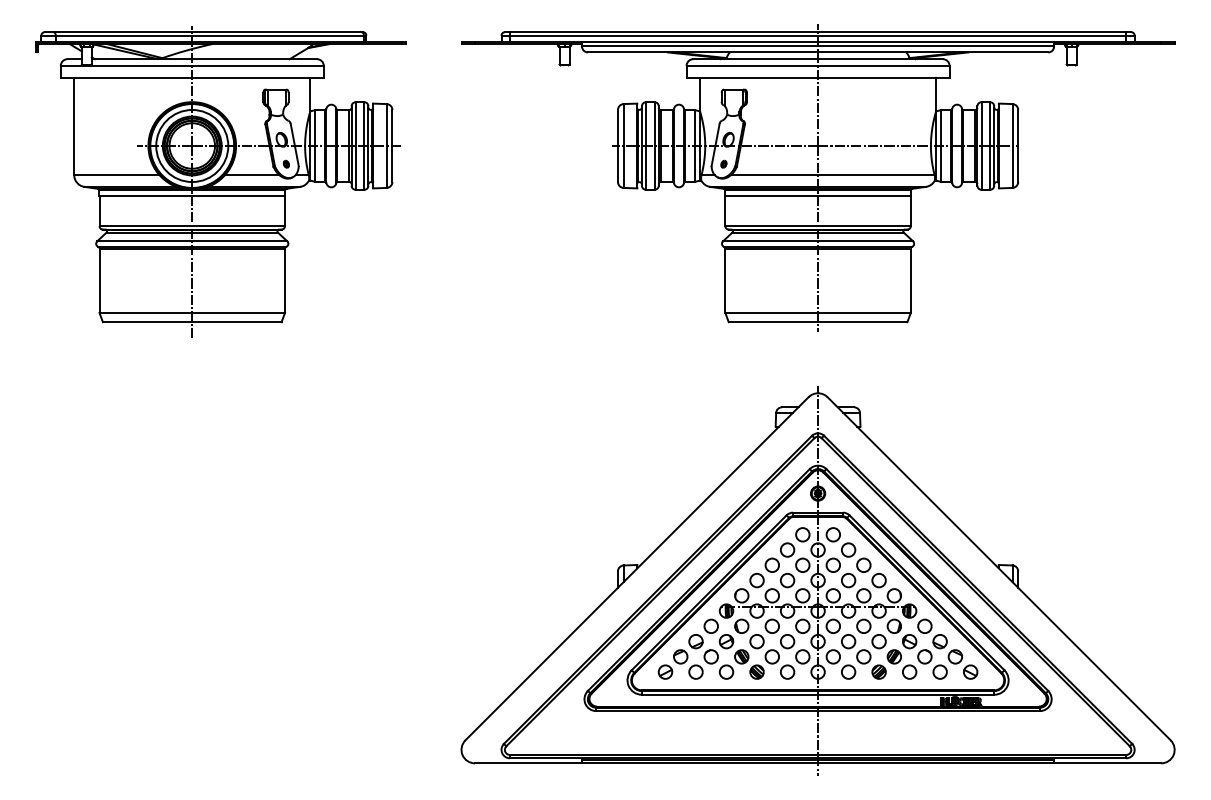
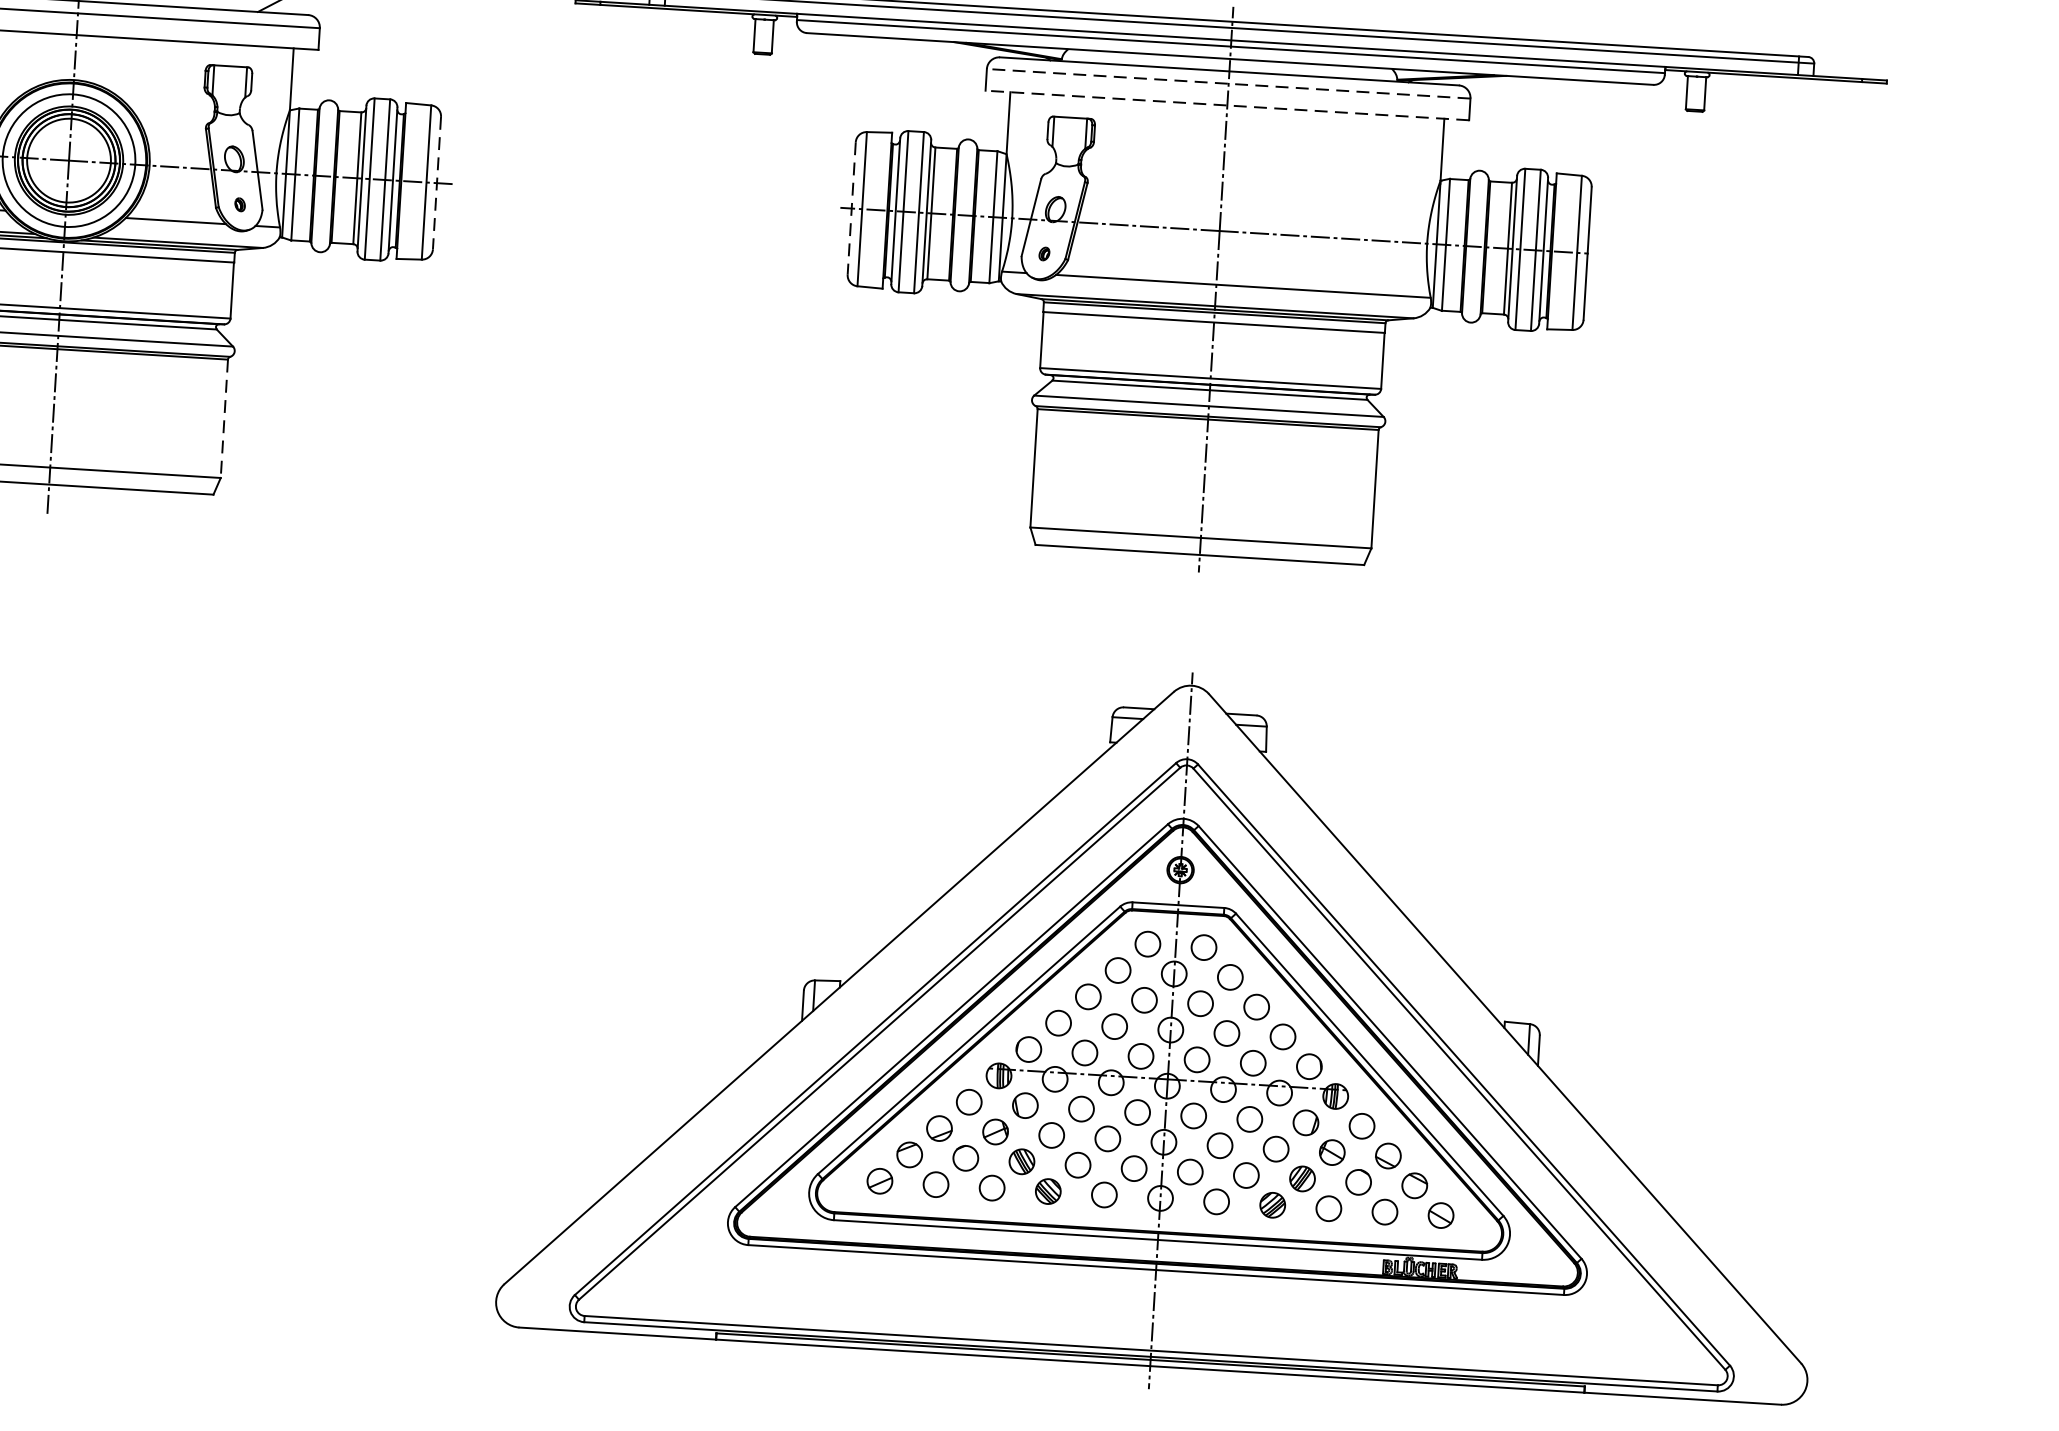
line: (818, 65) -> (1229, 83), solid -> dashed
line: (818, 77) -> (1228, 105), solid -> dashed
line: (392, 146) -> (437, 184), solid -> dashed
line: (617, 146) -> (850, 209), solid -> dashed
line: (285, 281) -> (225, 420), solid -> dashed

